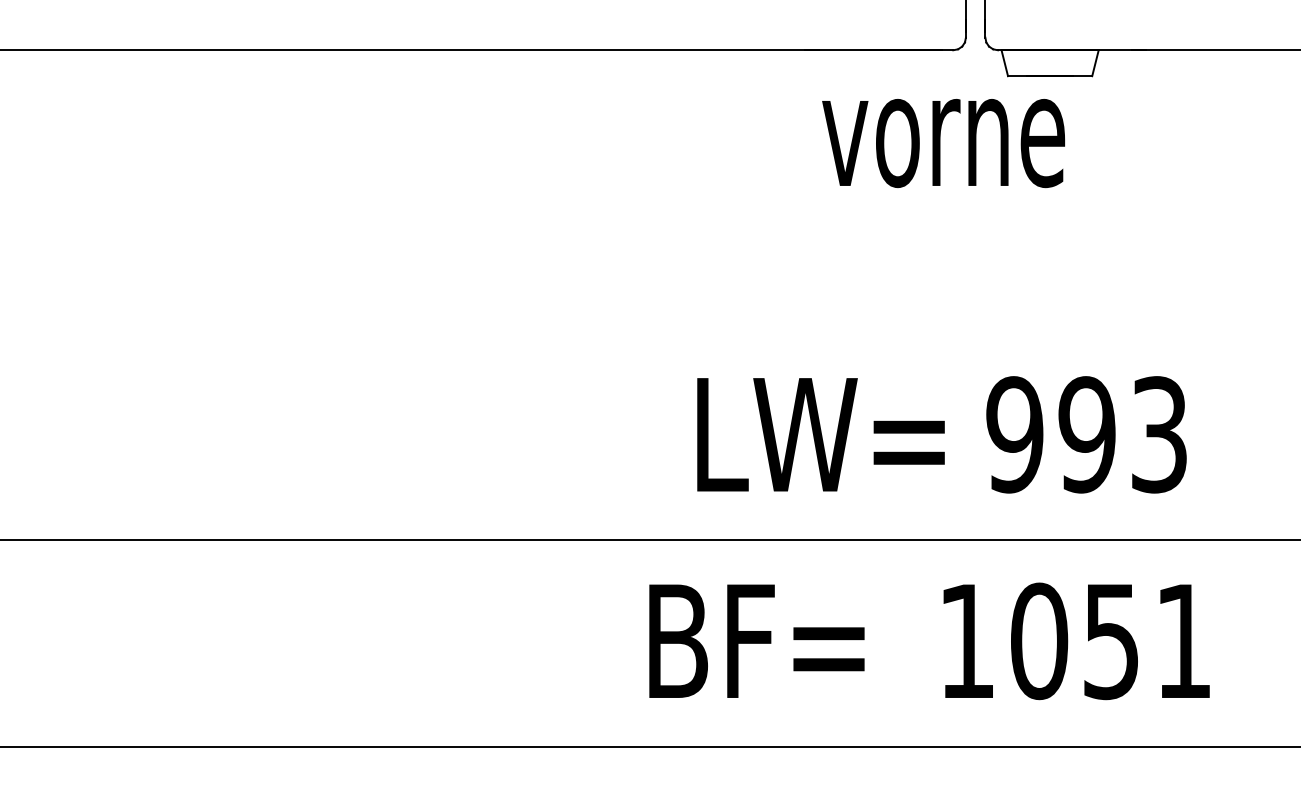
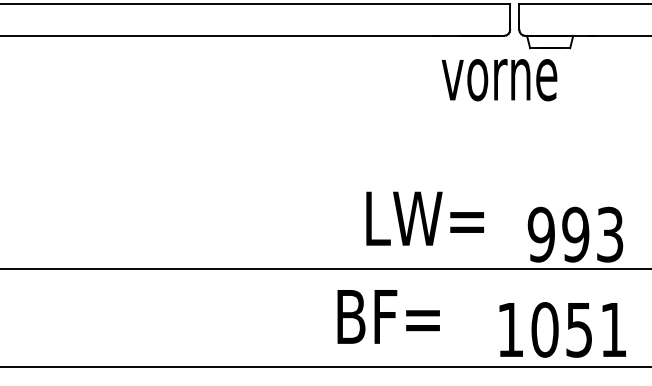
text: (819, 434) -> (424, 218), moved
text: (1086, 434) -> (575, 234), moved
text: (756, 640) -> (388, 316), moved
text: (1076, 640) -> (562, 329), moved

